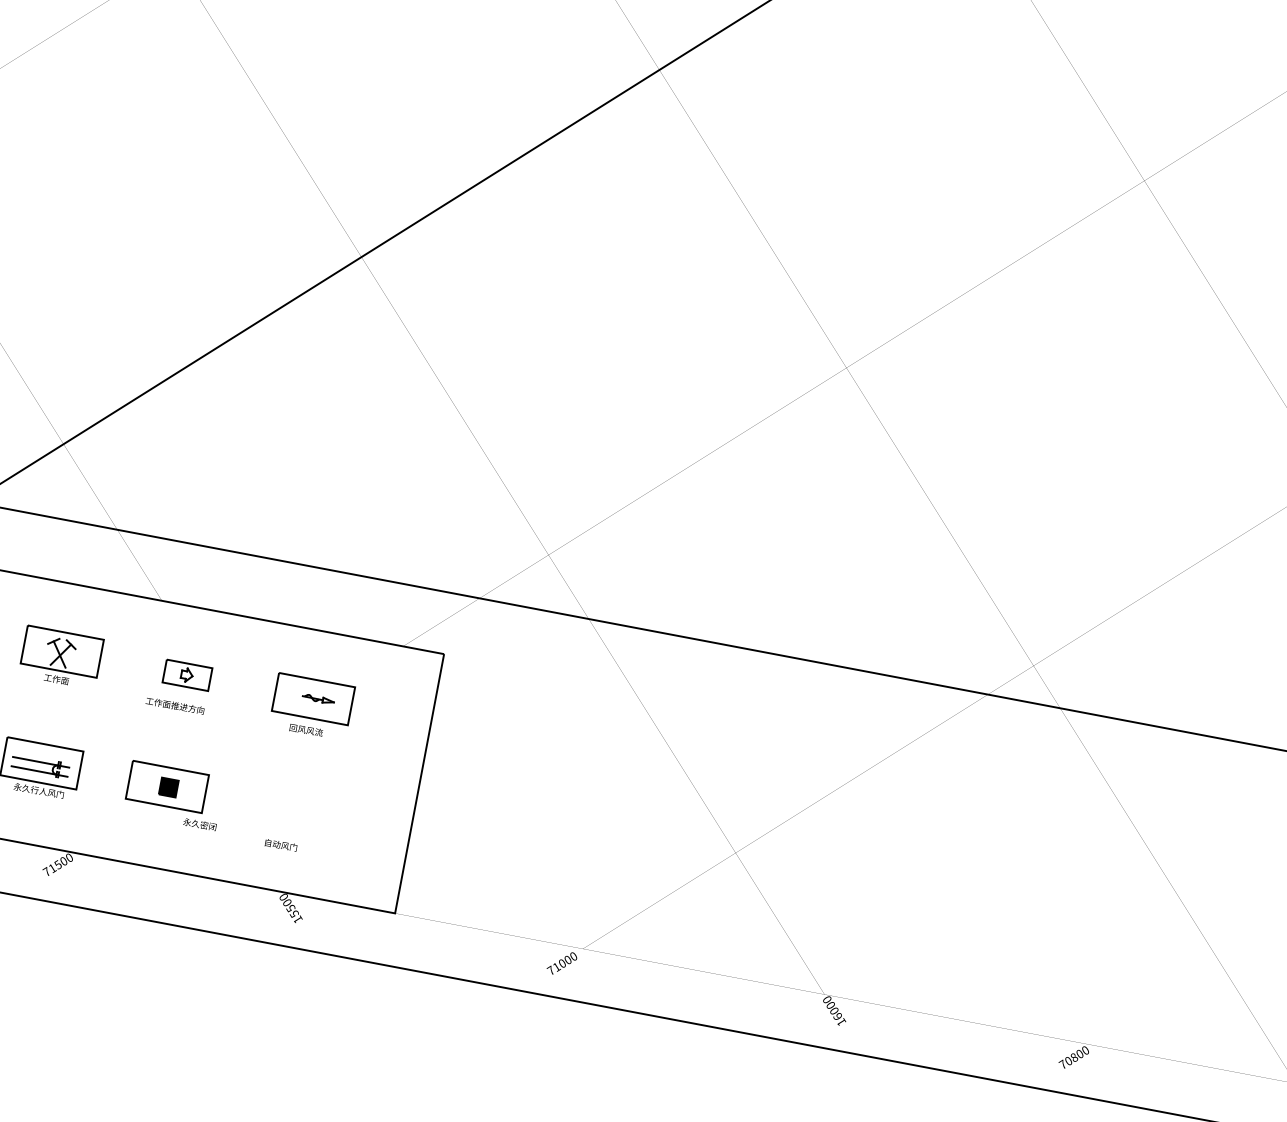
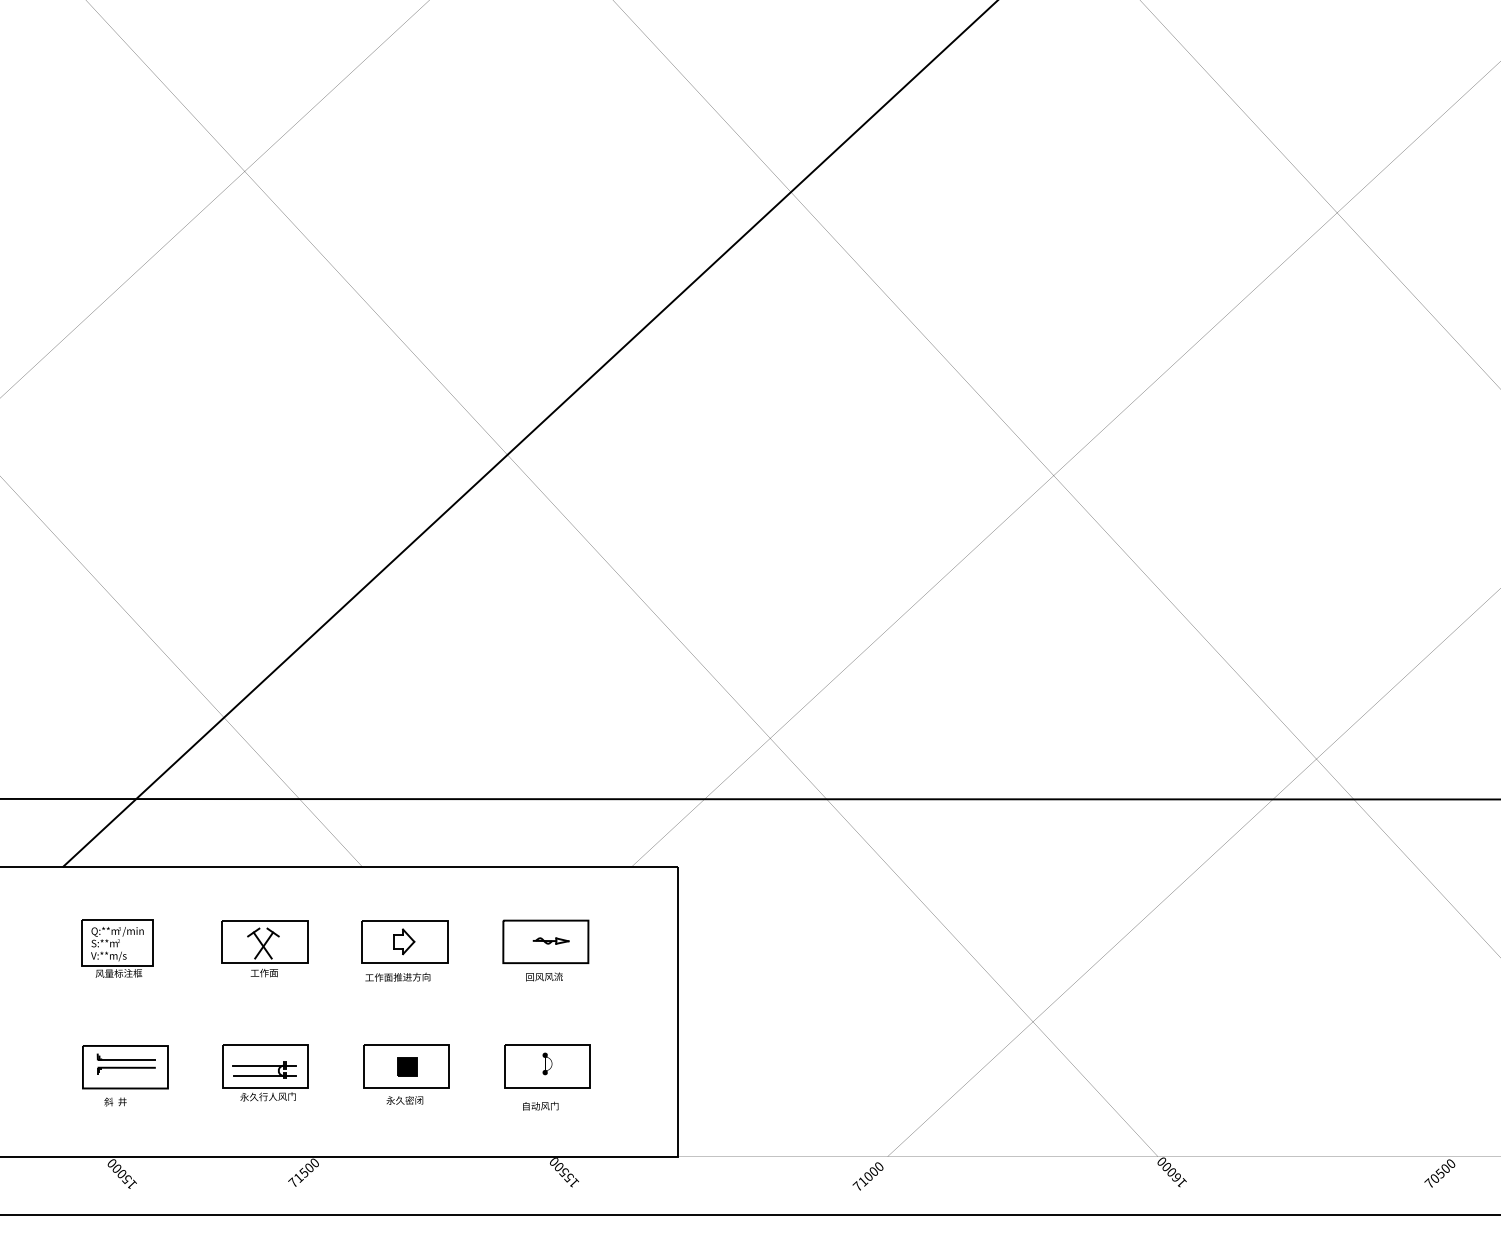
part: (187, 674) -> (404, 941), size x1.67
part: (293, 810) -> (547, 1066), added
text: (199, 824) -> (404, 1100), moved
text: (1073, 1057) -> (1439, 1173), 70800 -> 70500

